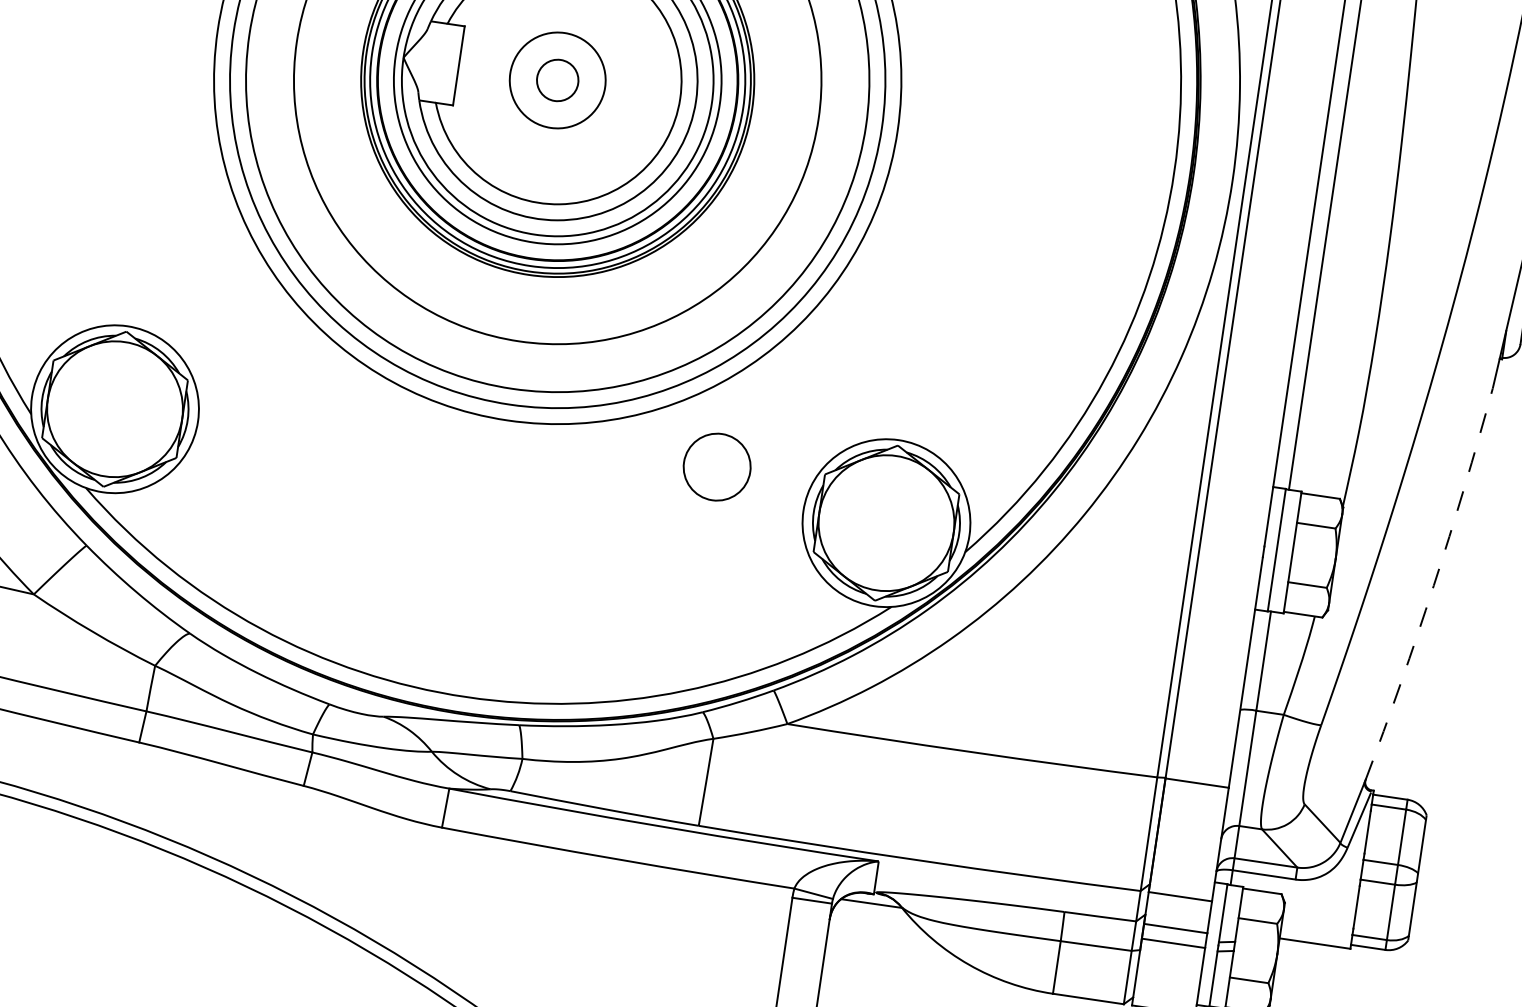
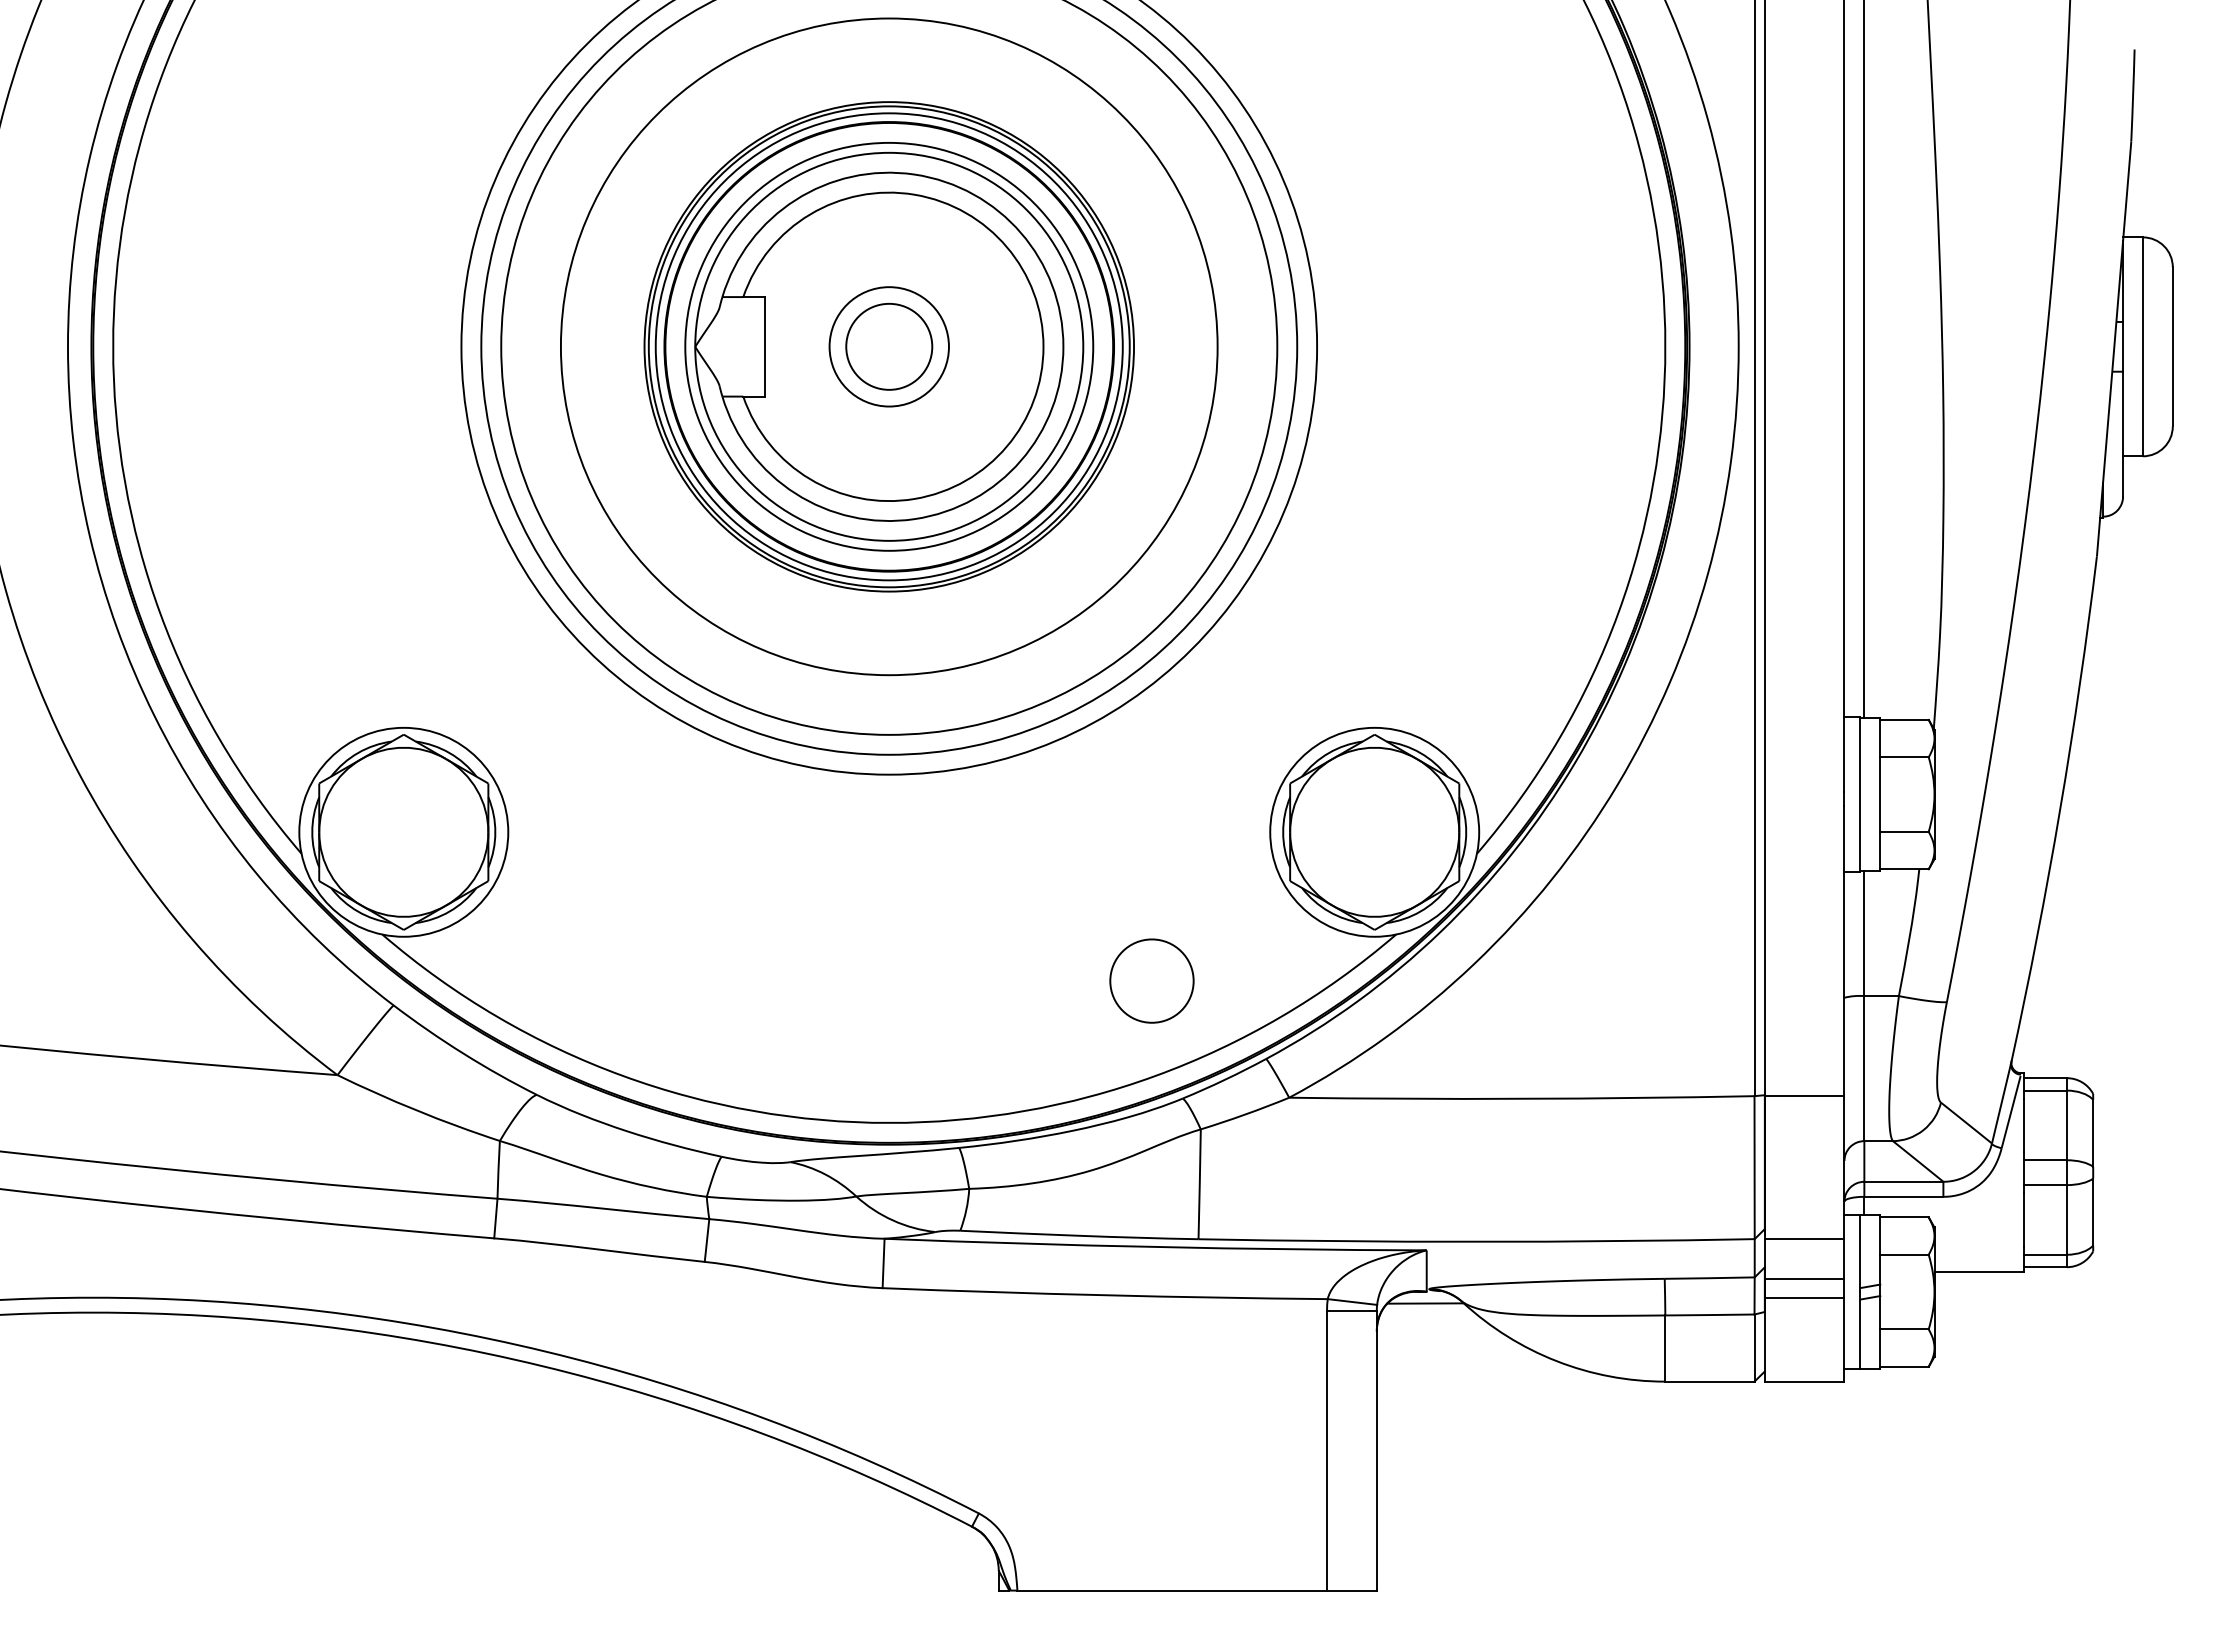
circle: (557, 80) -> (889, 346), size x1.67
circle: (716, 466) -> (1151, 980), moved
arc: (1434, 585) -> (2060, 809), dashed -> solid

